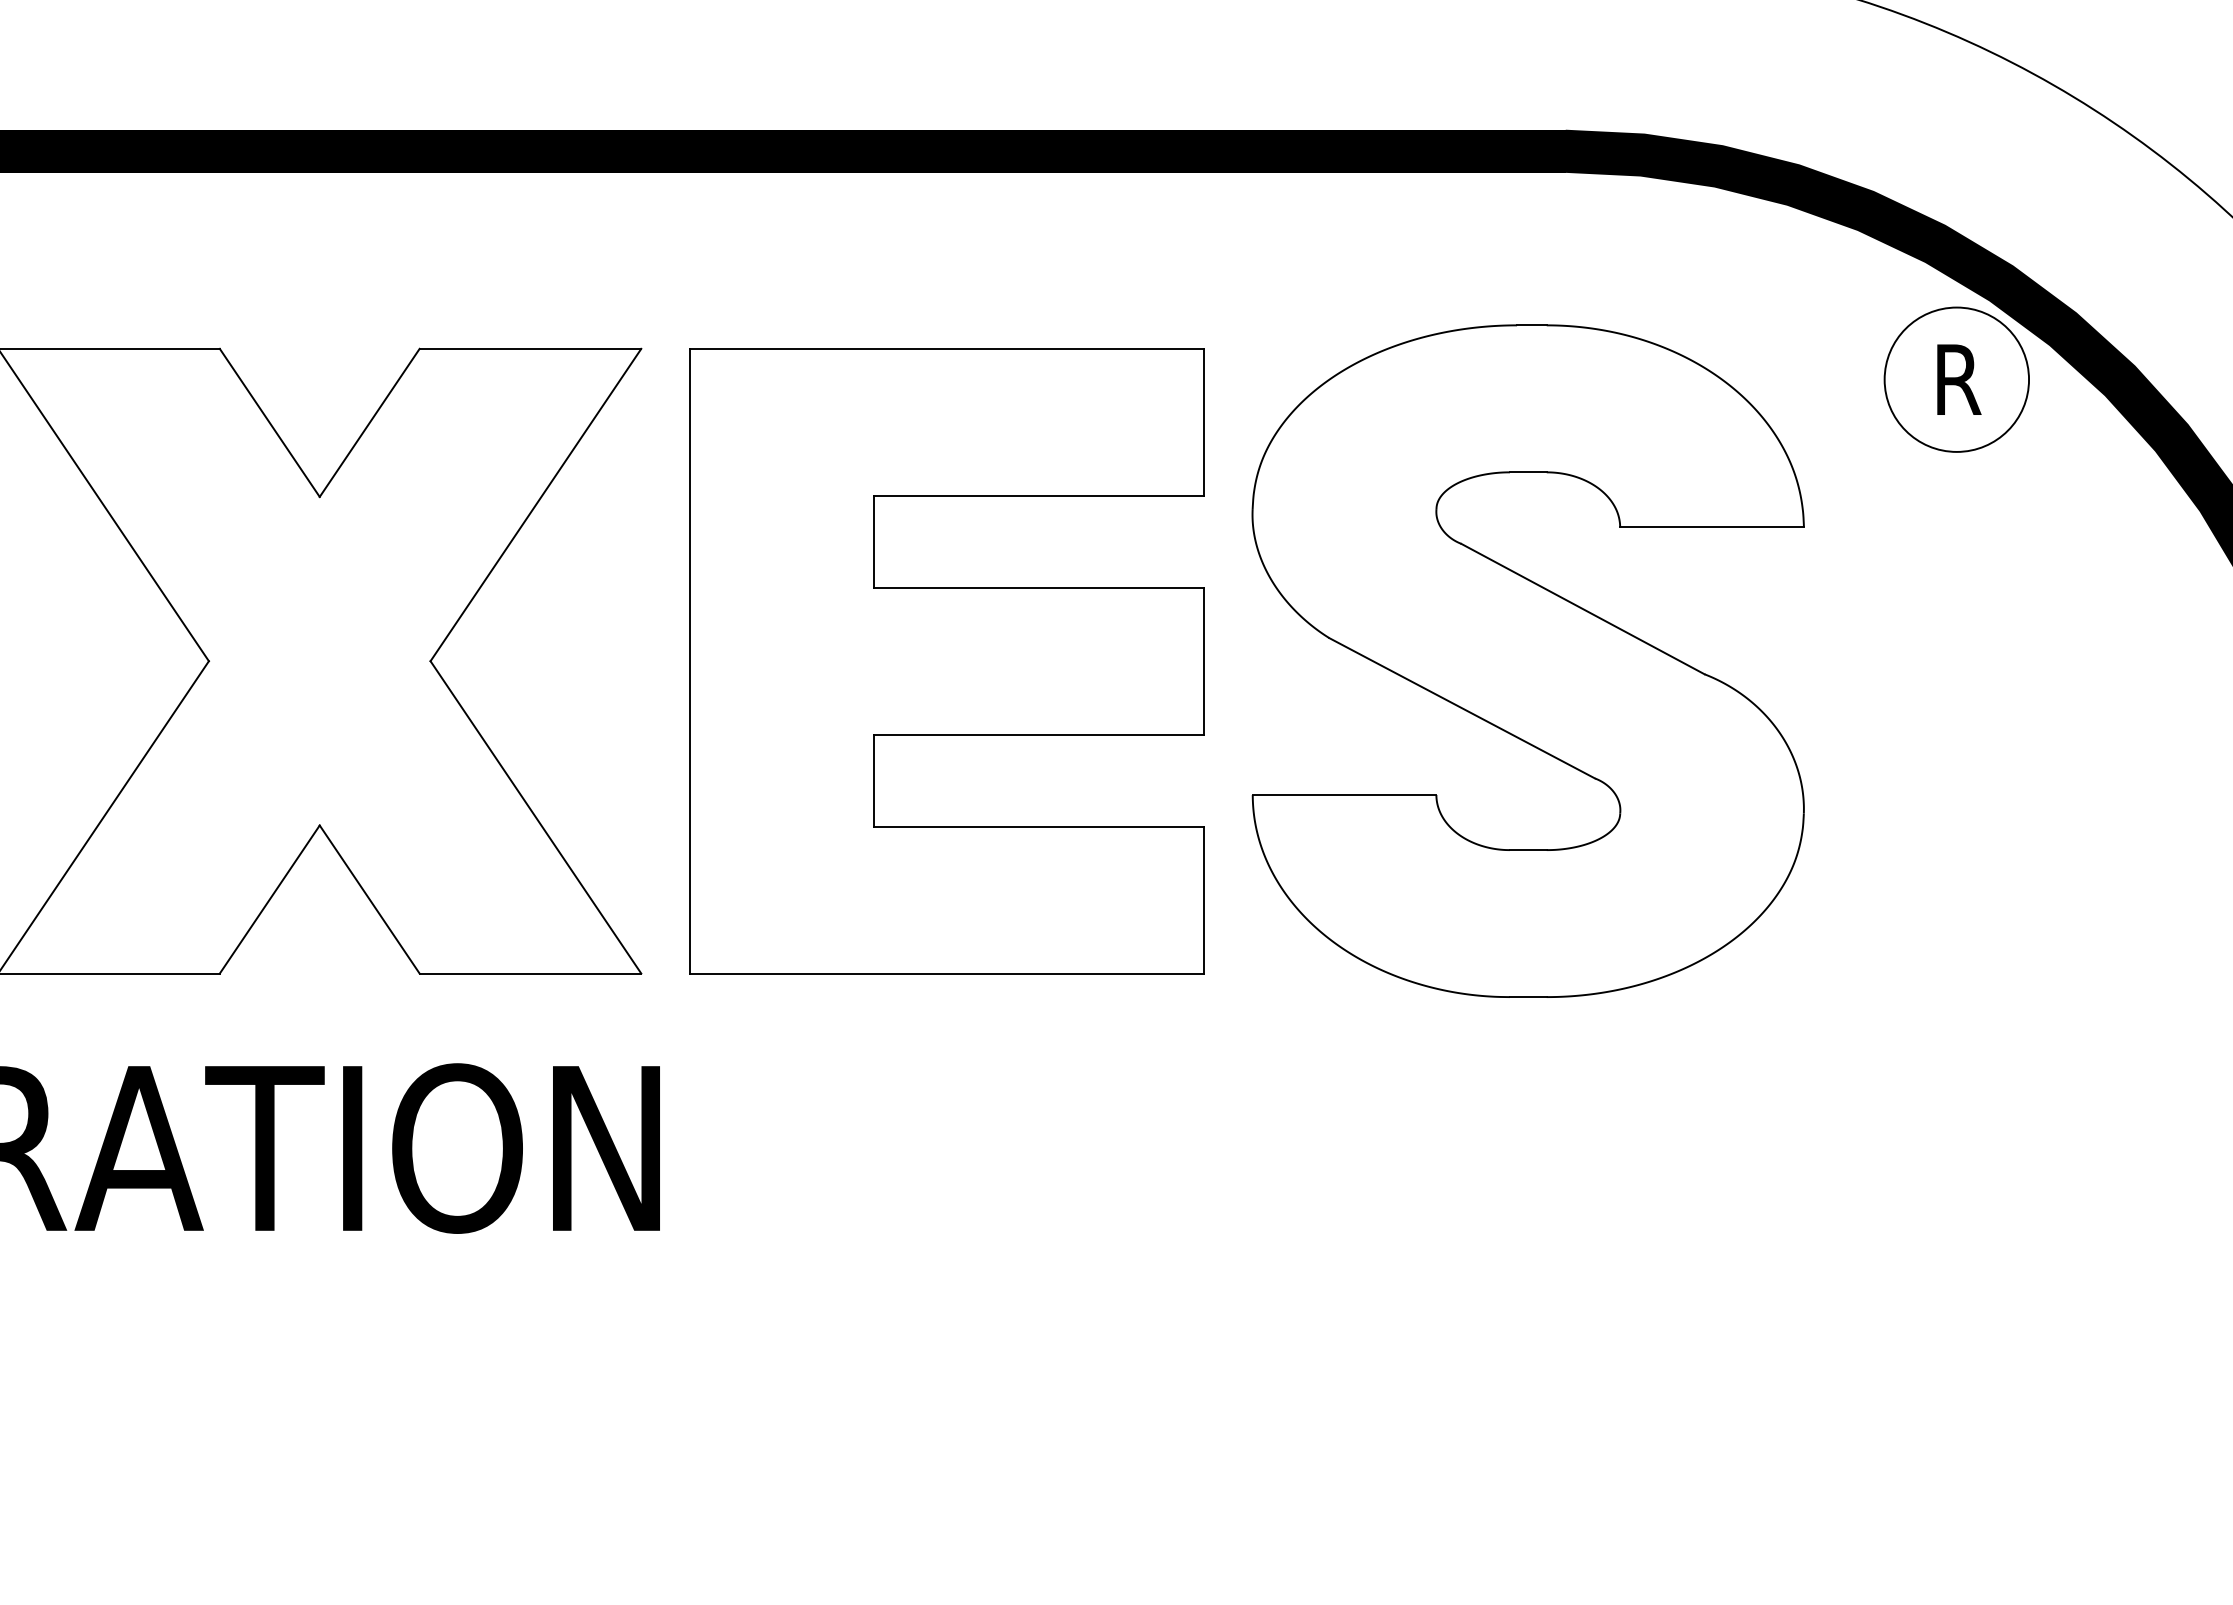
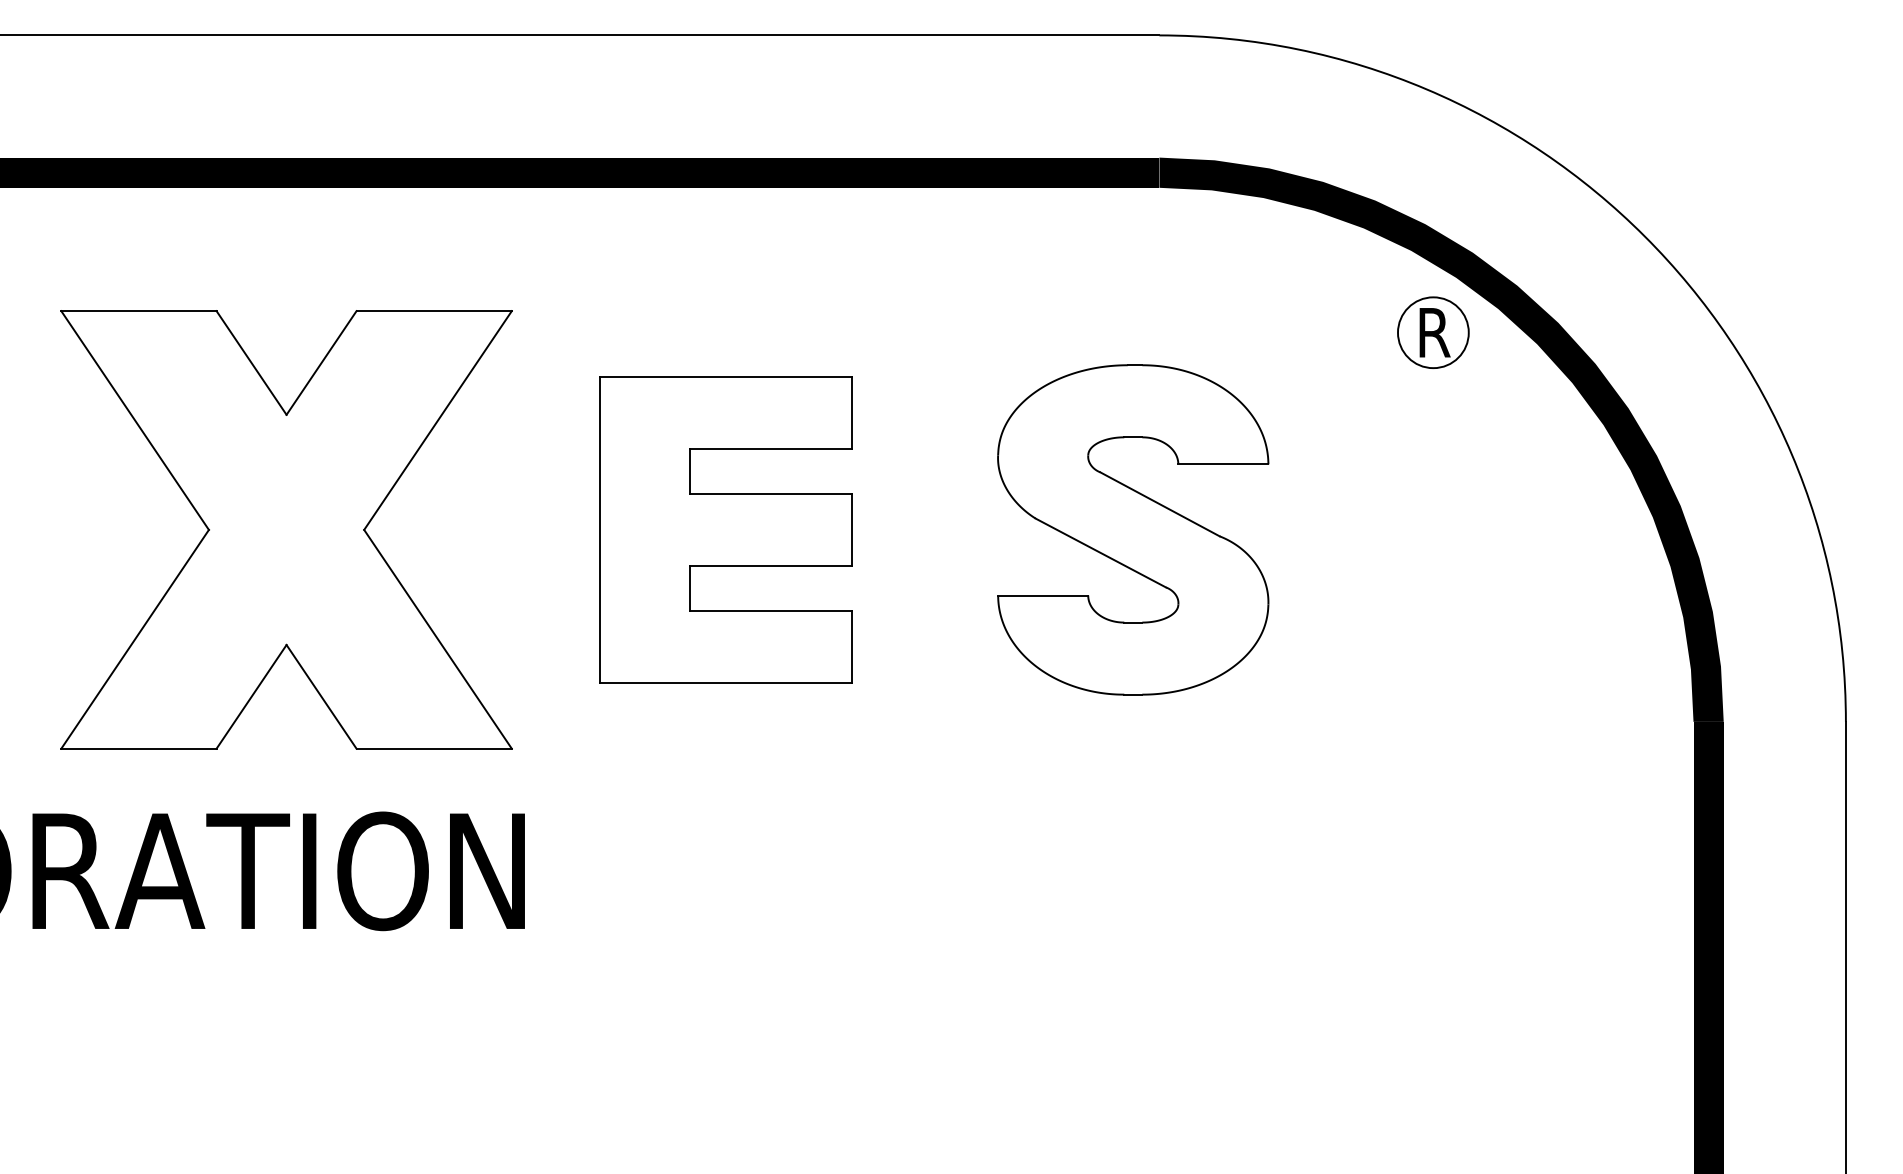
circle: (1955, 379) -> (1432, 332), size x0.7
part: (946, 660) -> (725, 529), size x0.7
part: (1528, 660) -> (1133, 529), size x0.7

